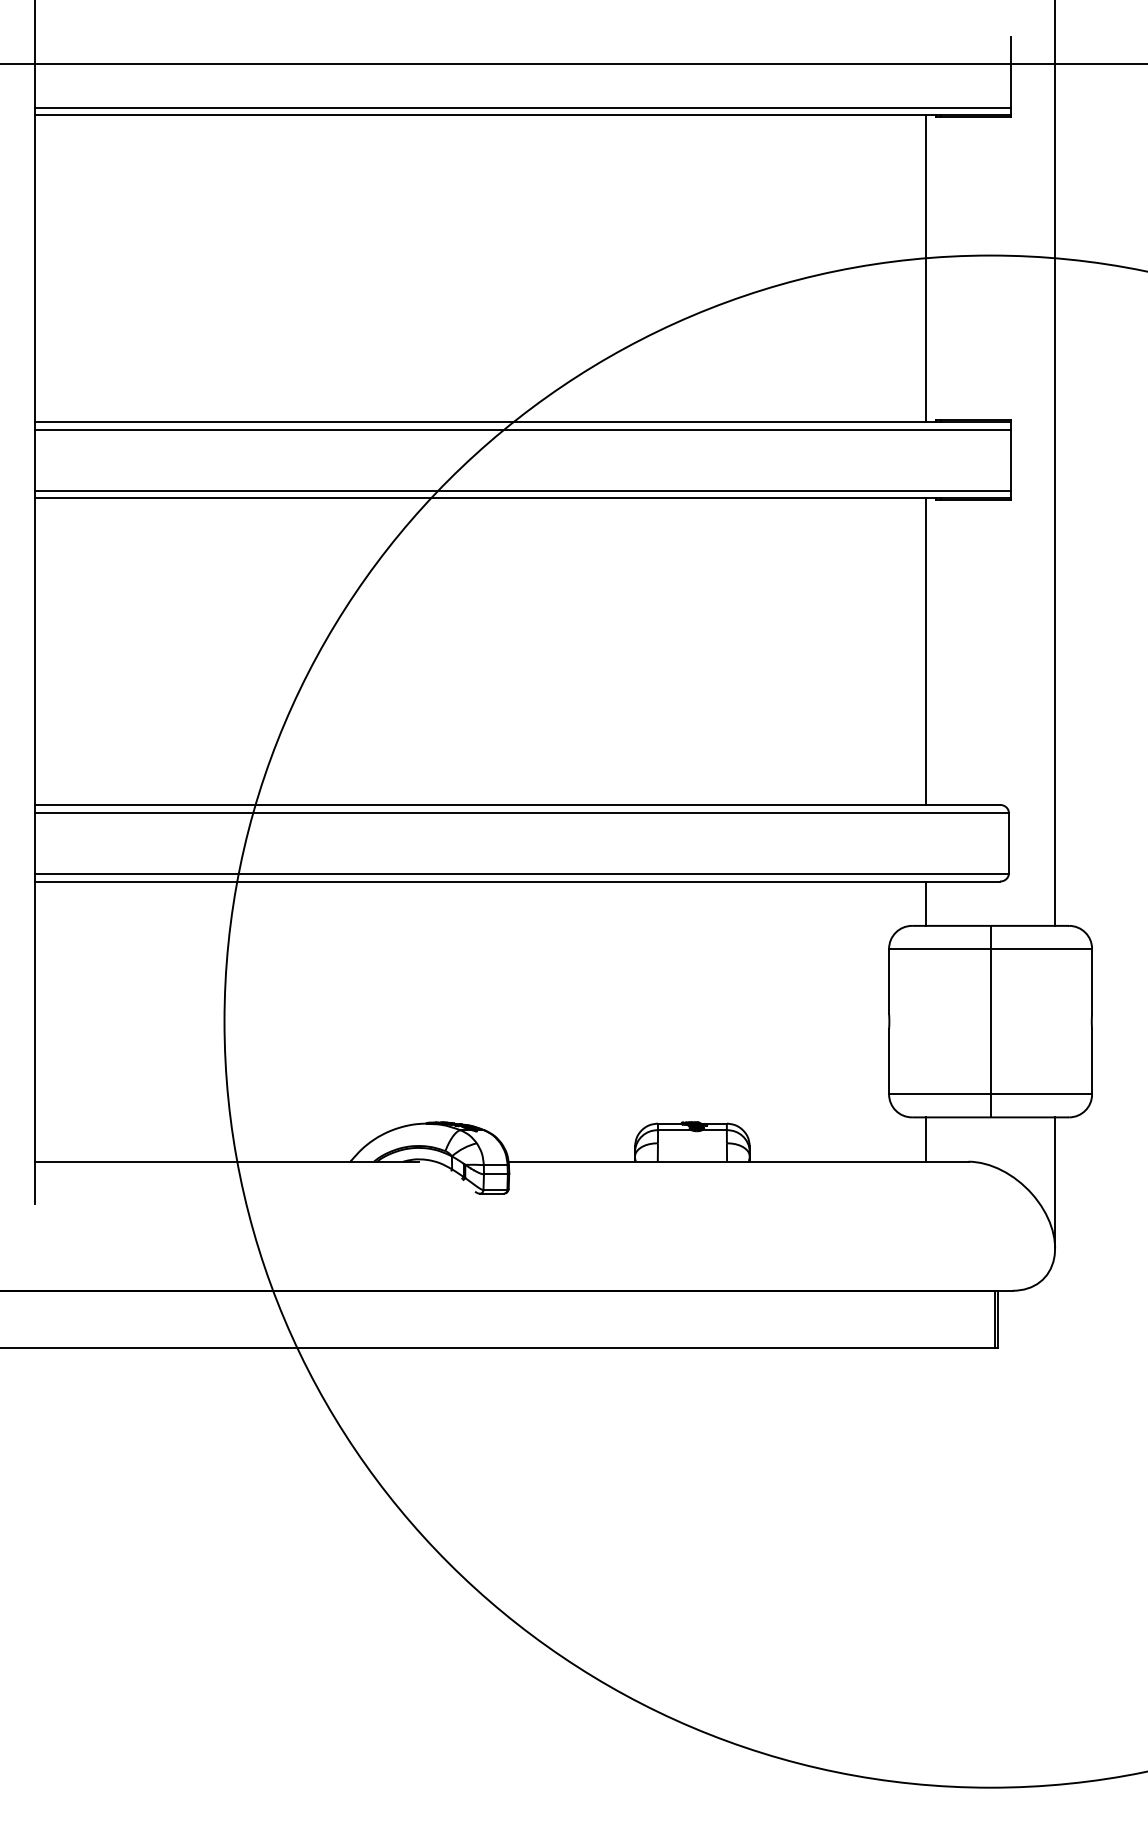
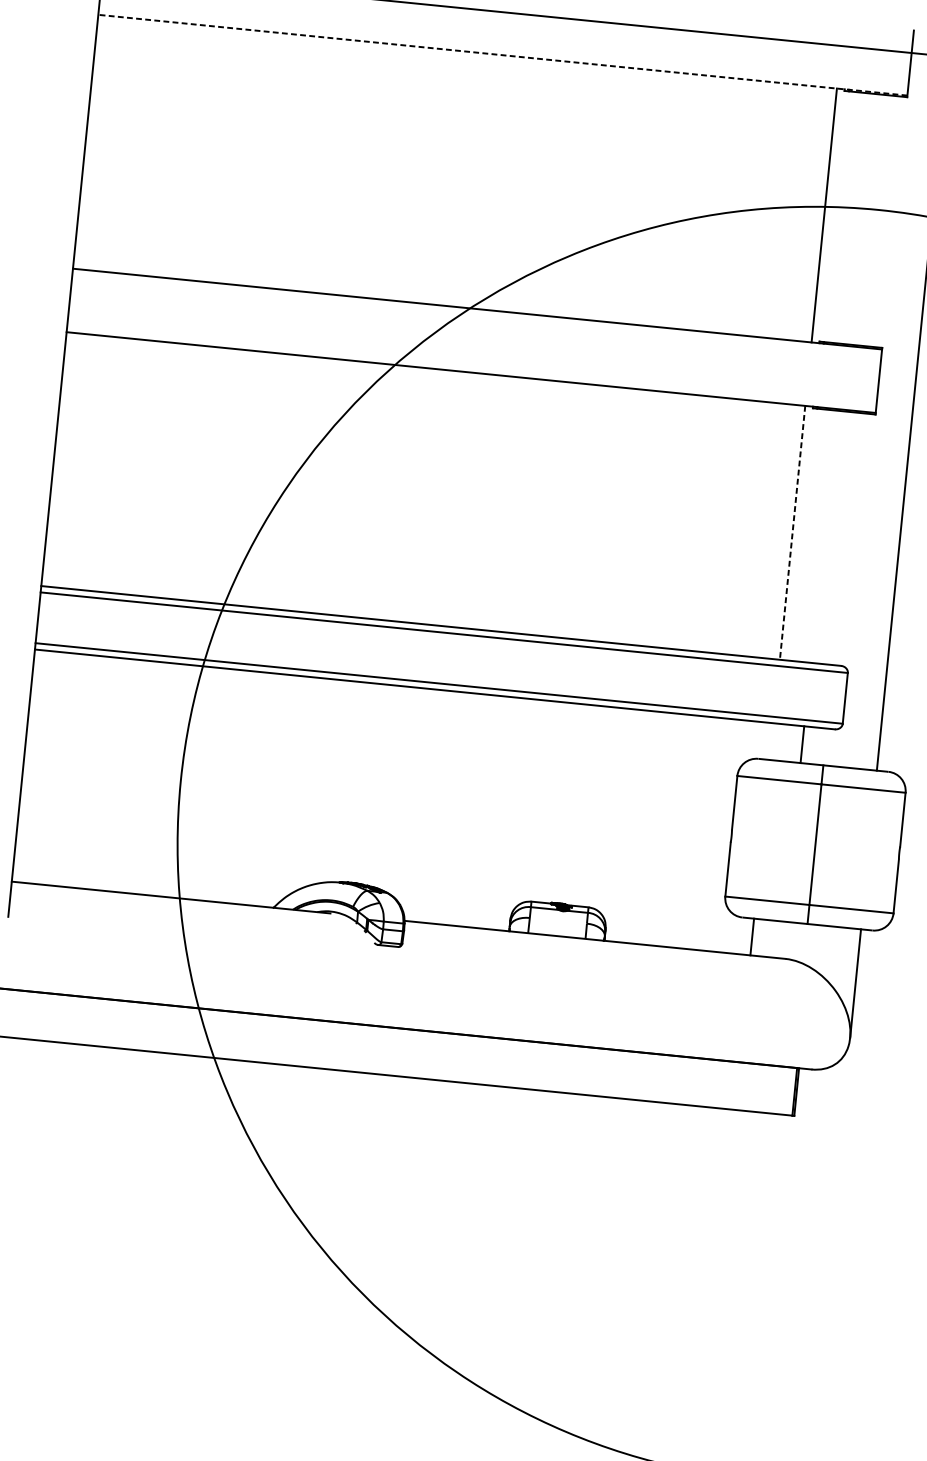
line: (522, 107) -> (503, 48), removed
line: (522, 115) -> (502, 55), solid -> dashed
line: (522, 429) -> (476, 315), removed
line: (522, 490) -> (471, 365), removed
line: (926, 652) -> (792, 533), solid -> dashed
line: (926, 903) -> (802, 744), moved

